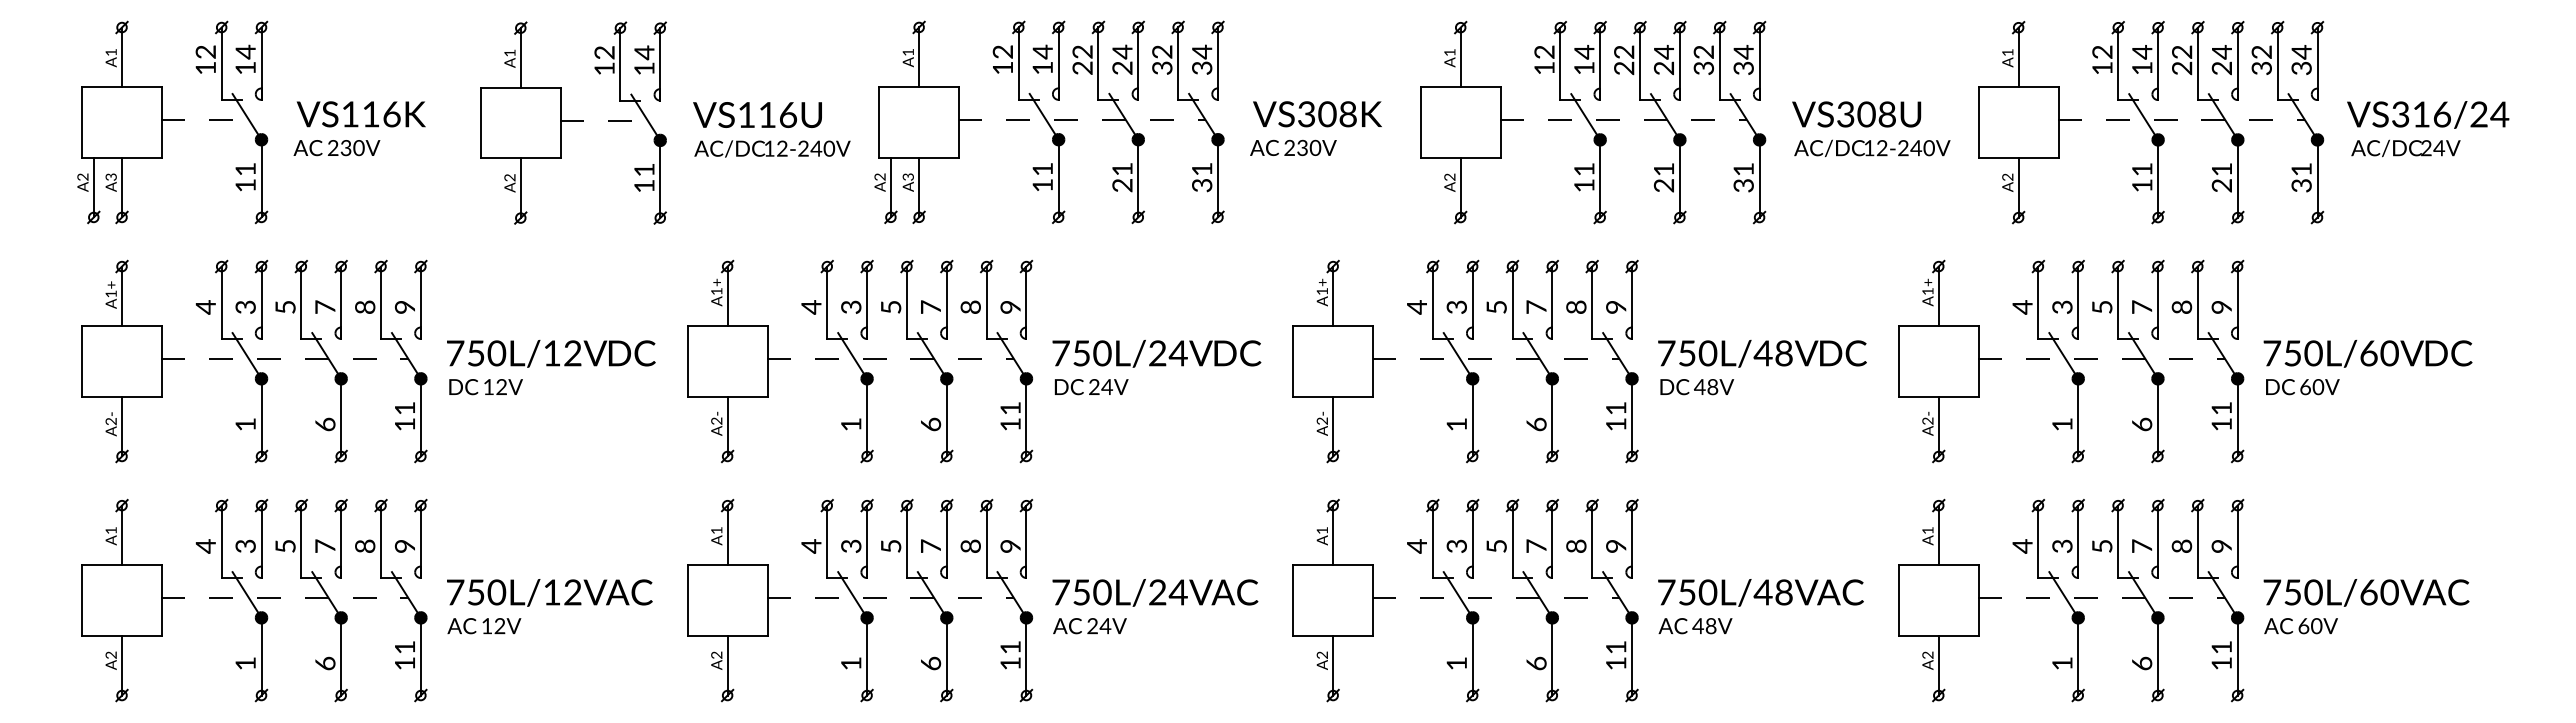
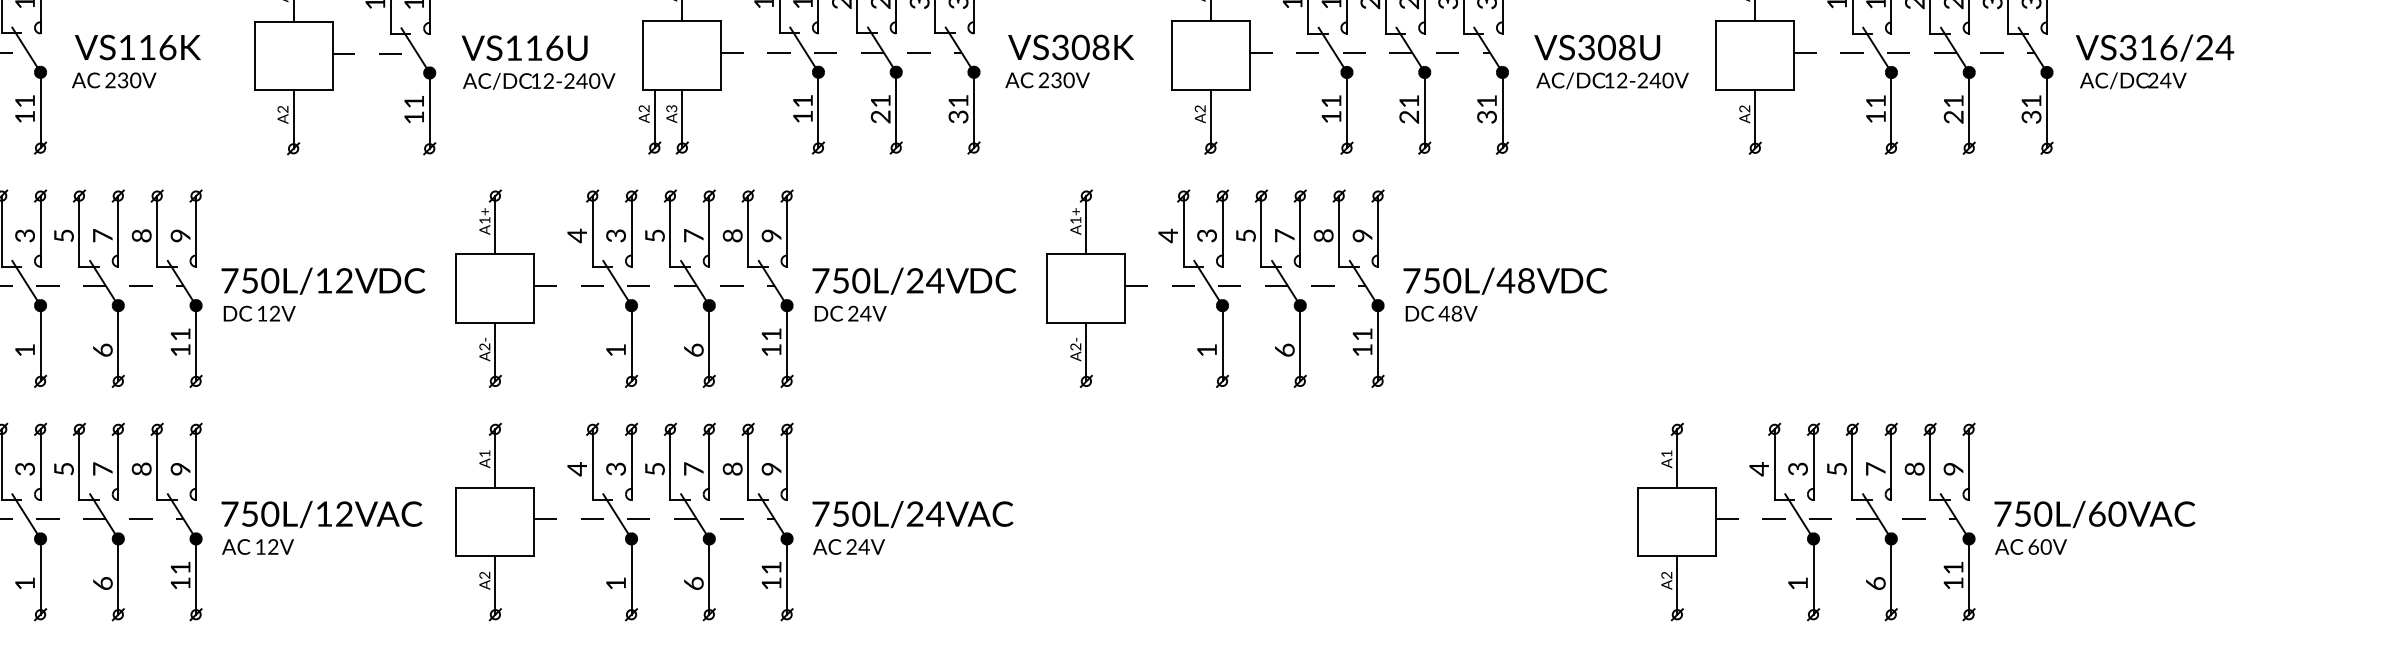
part: (2185, 361) -> (1918, 288), removed
part: (1577, 600) -> (1324, 521), removed

